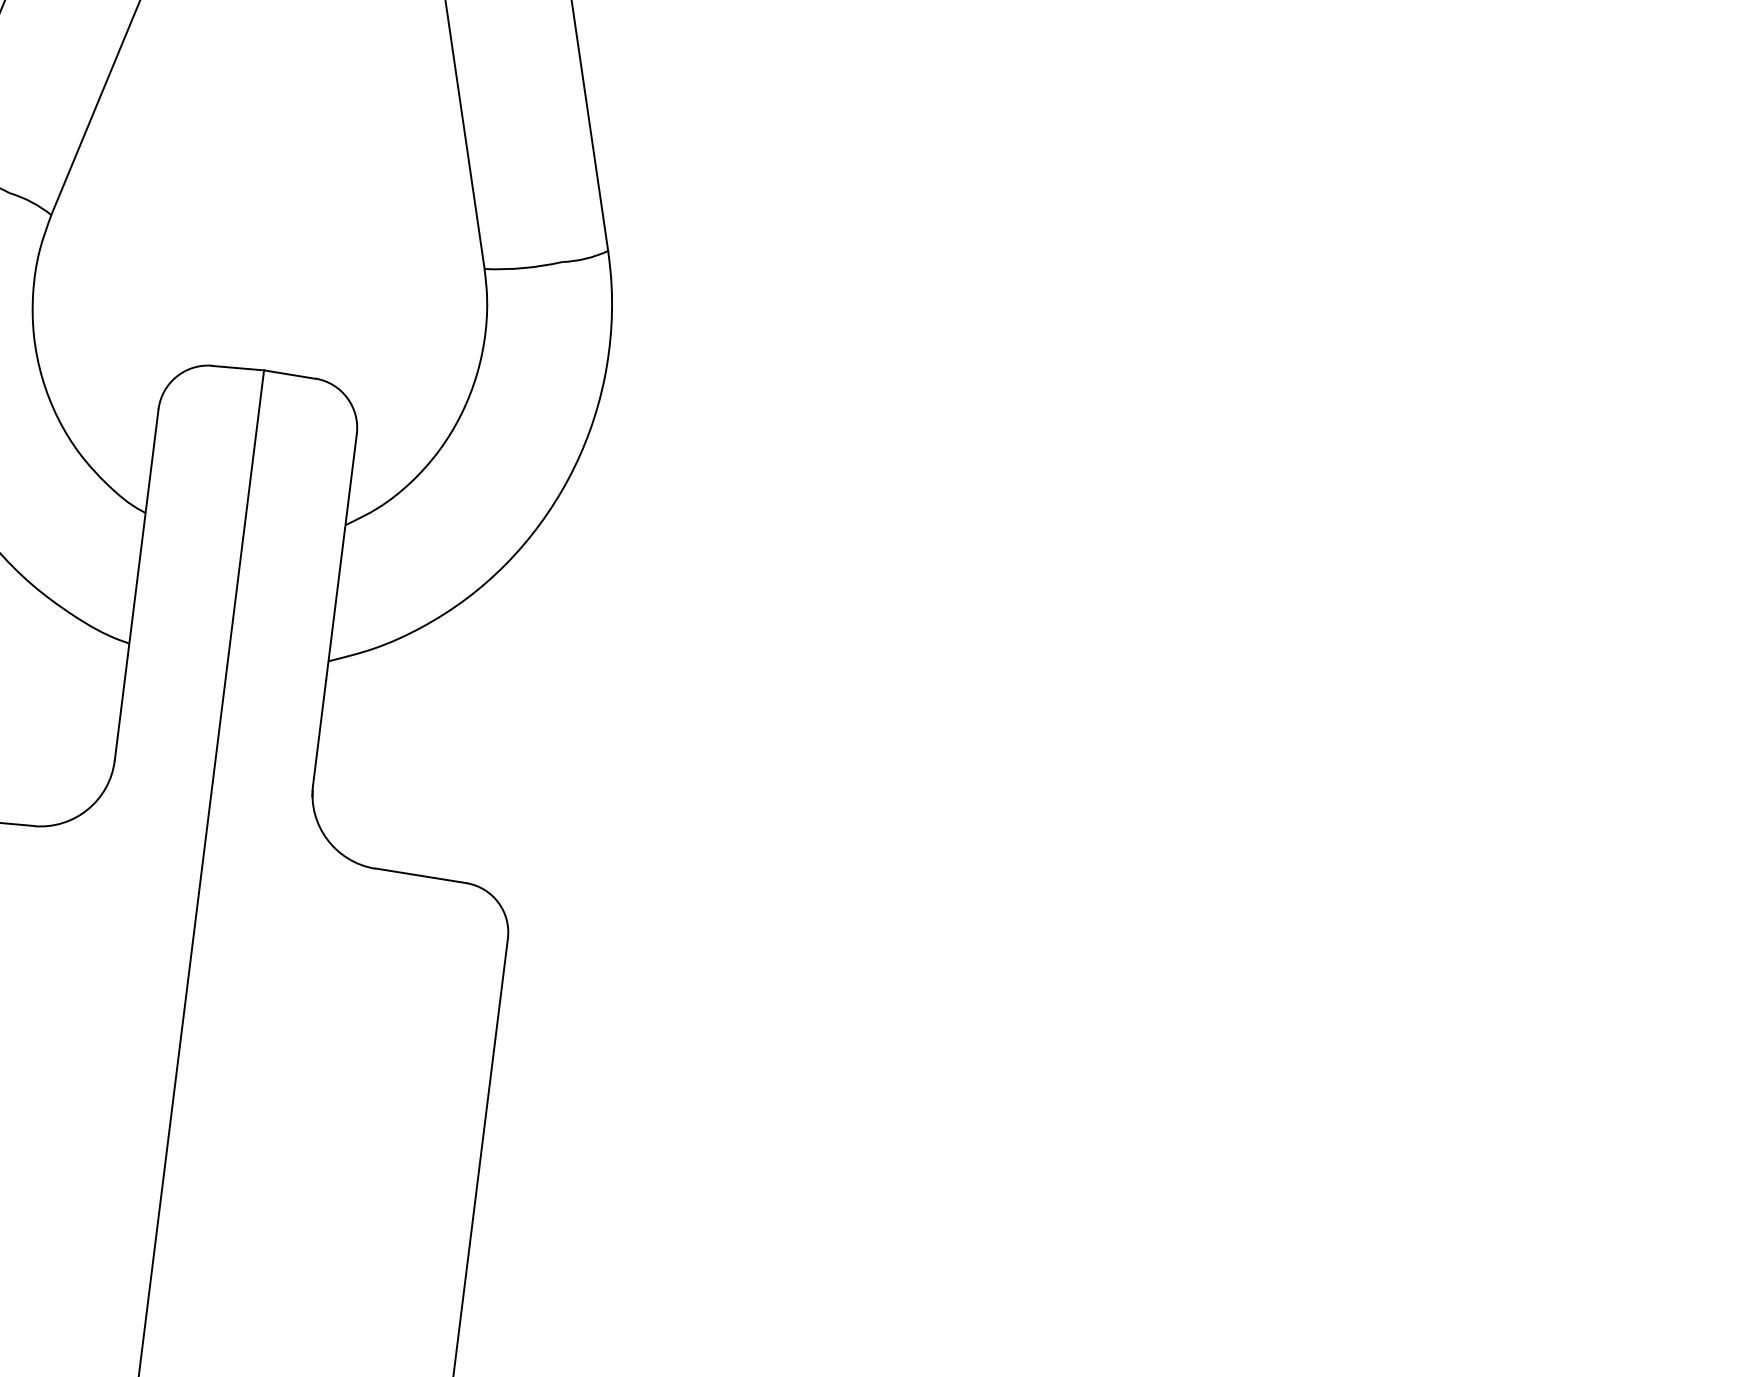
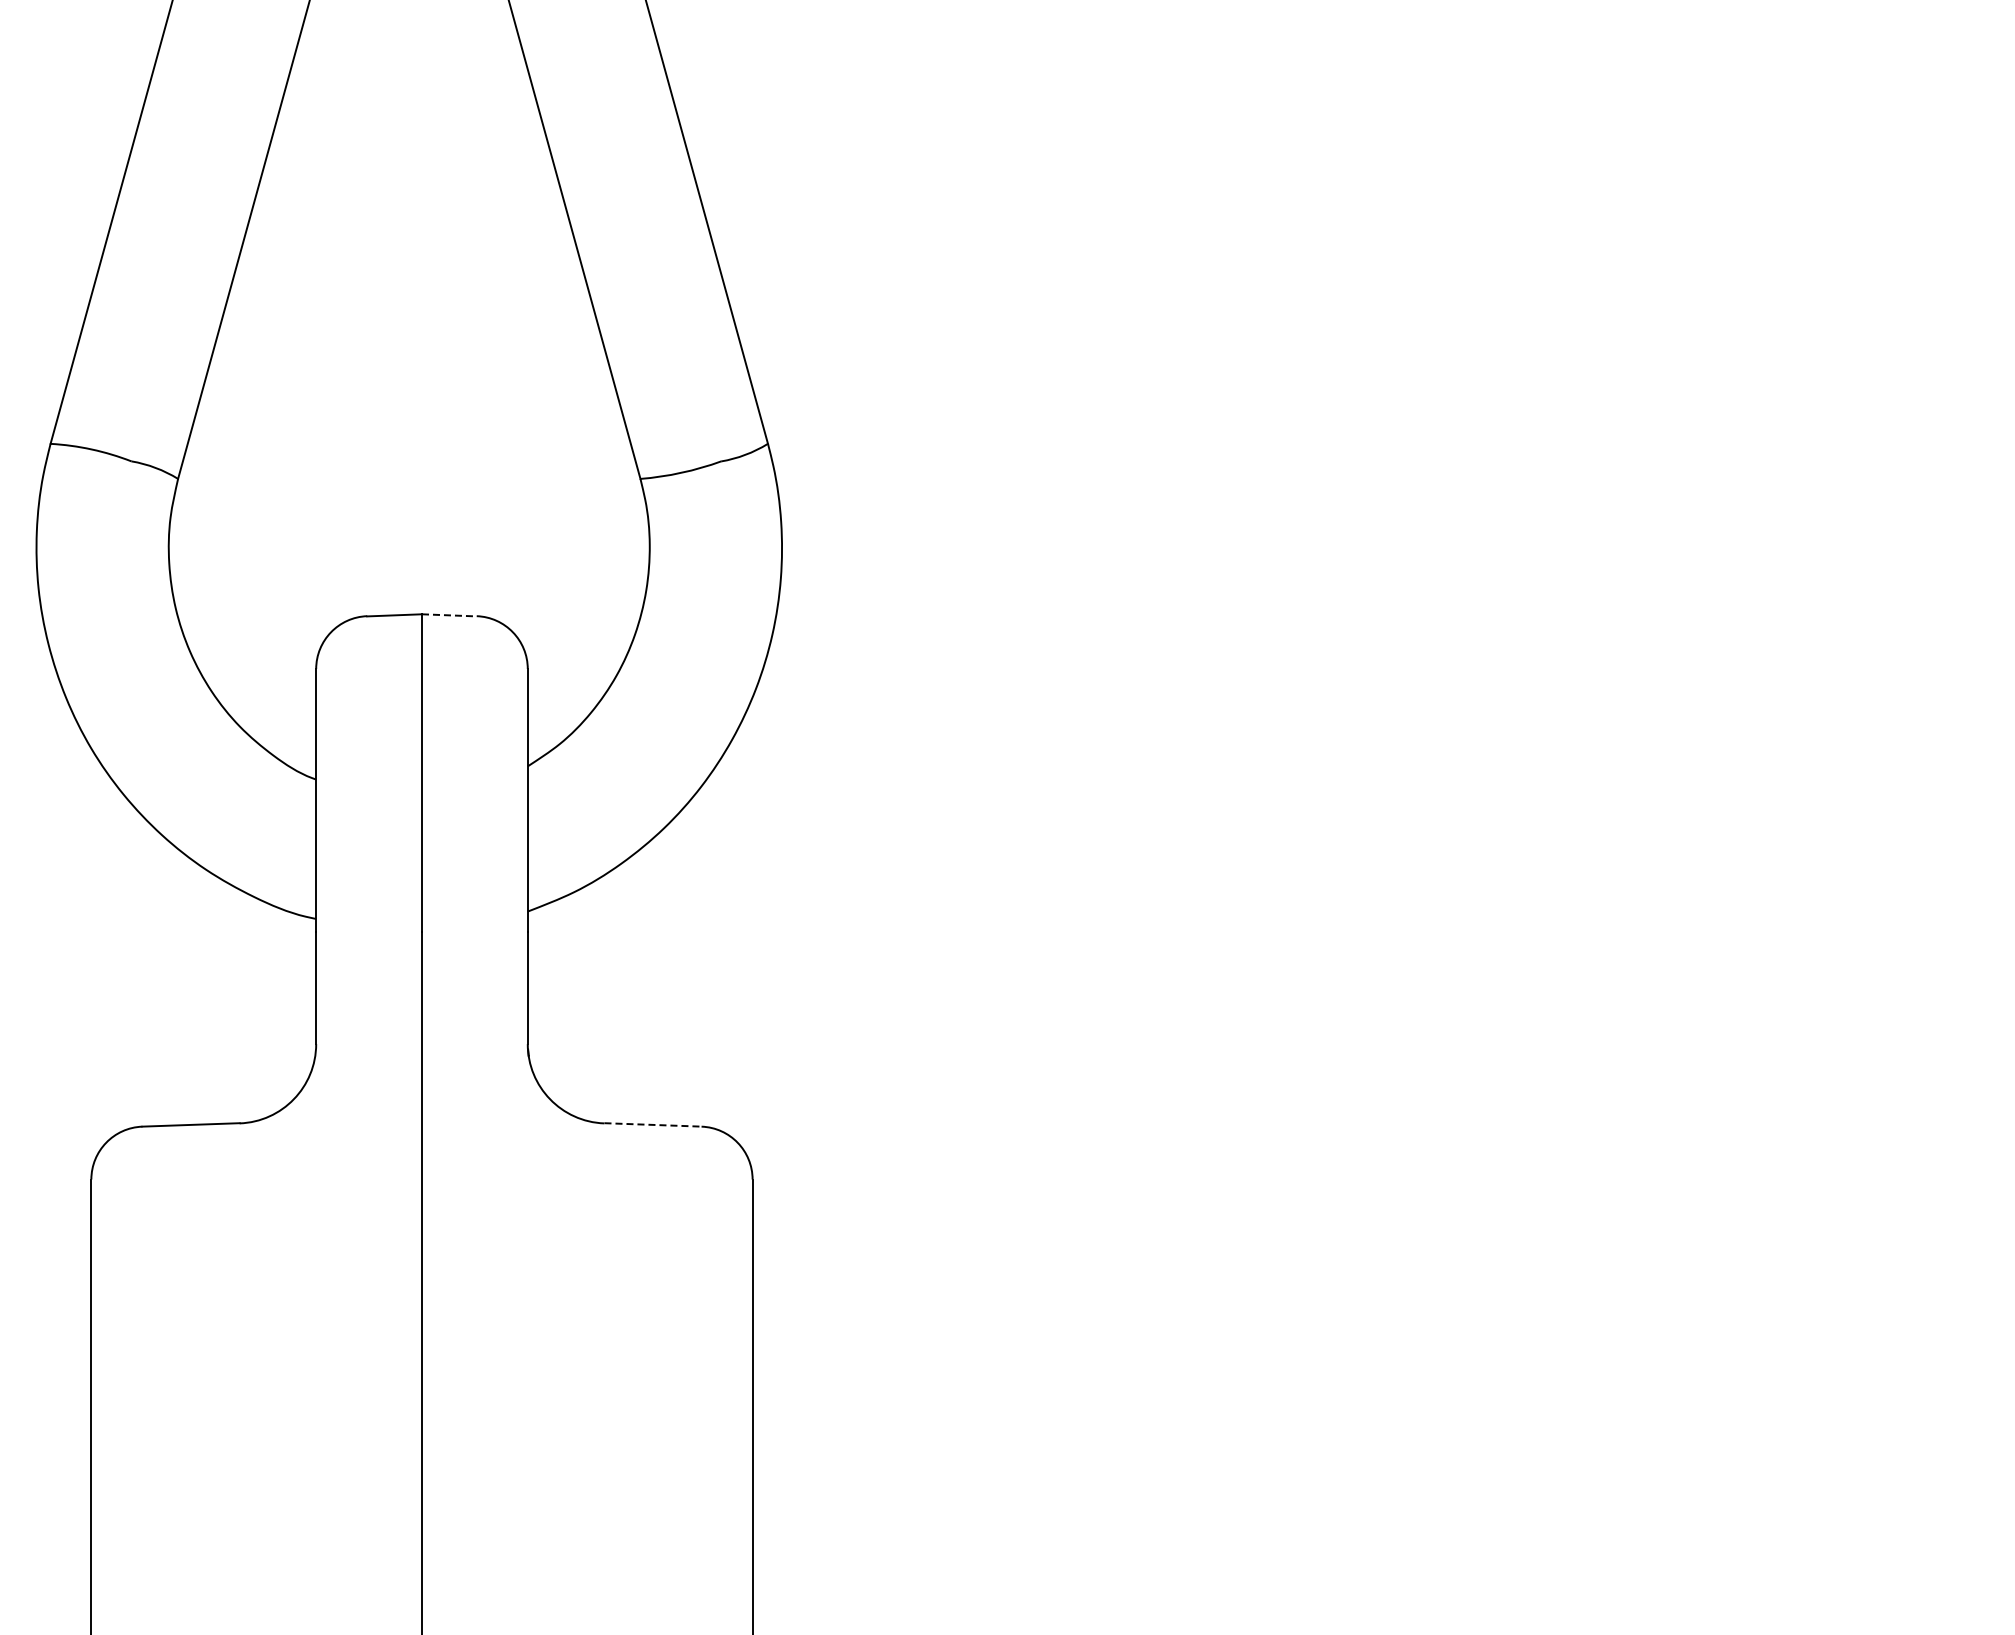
line: (289, 374) -> (449, 615), solid -> dashed
line: (421, 875) -> (653, 1124), solid -> dashed

